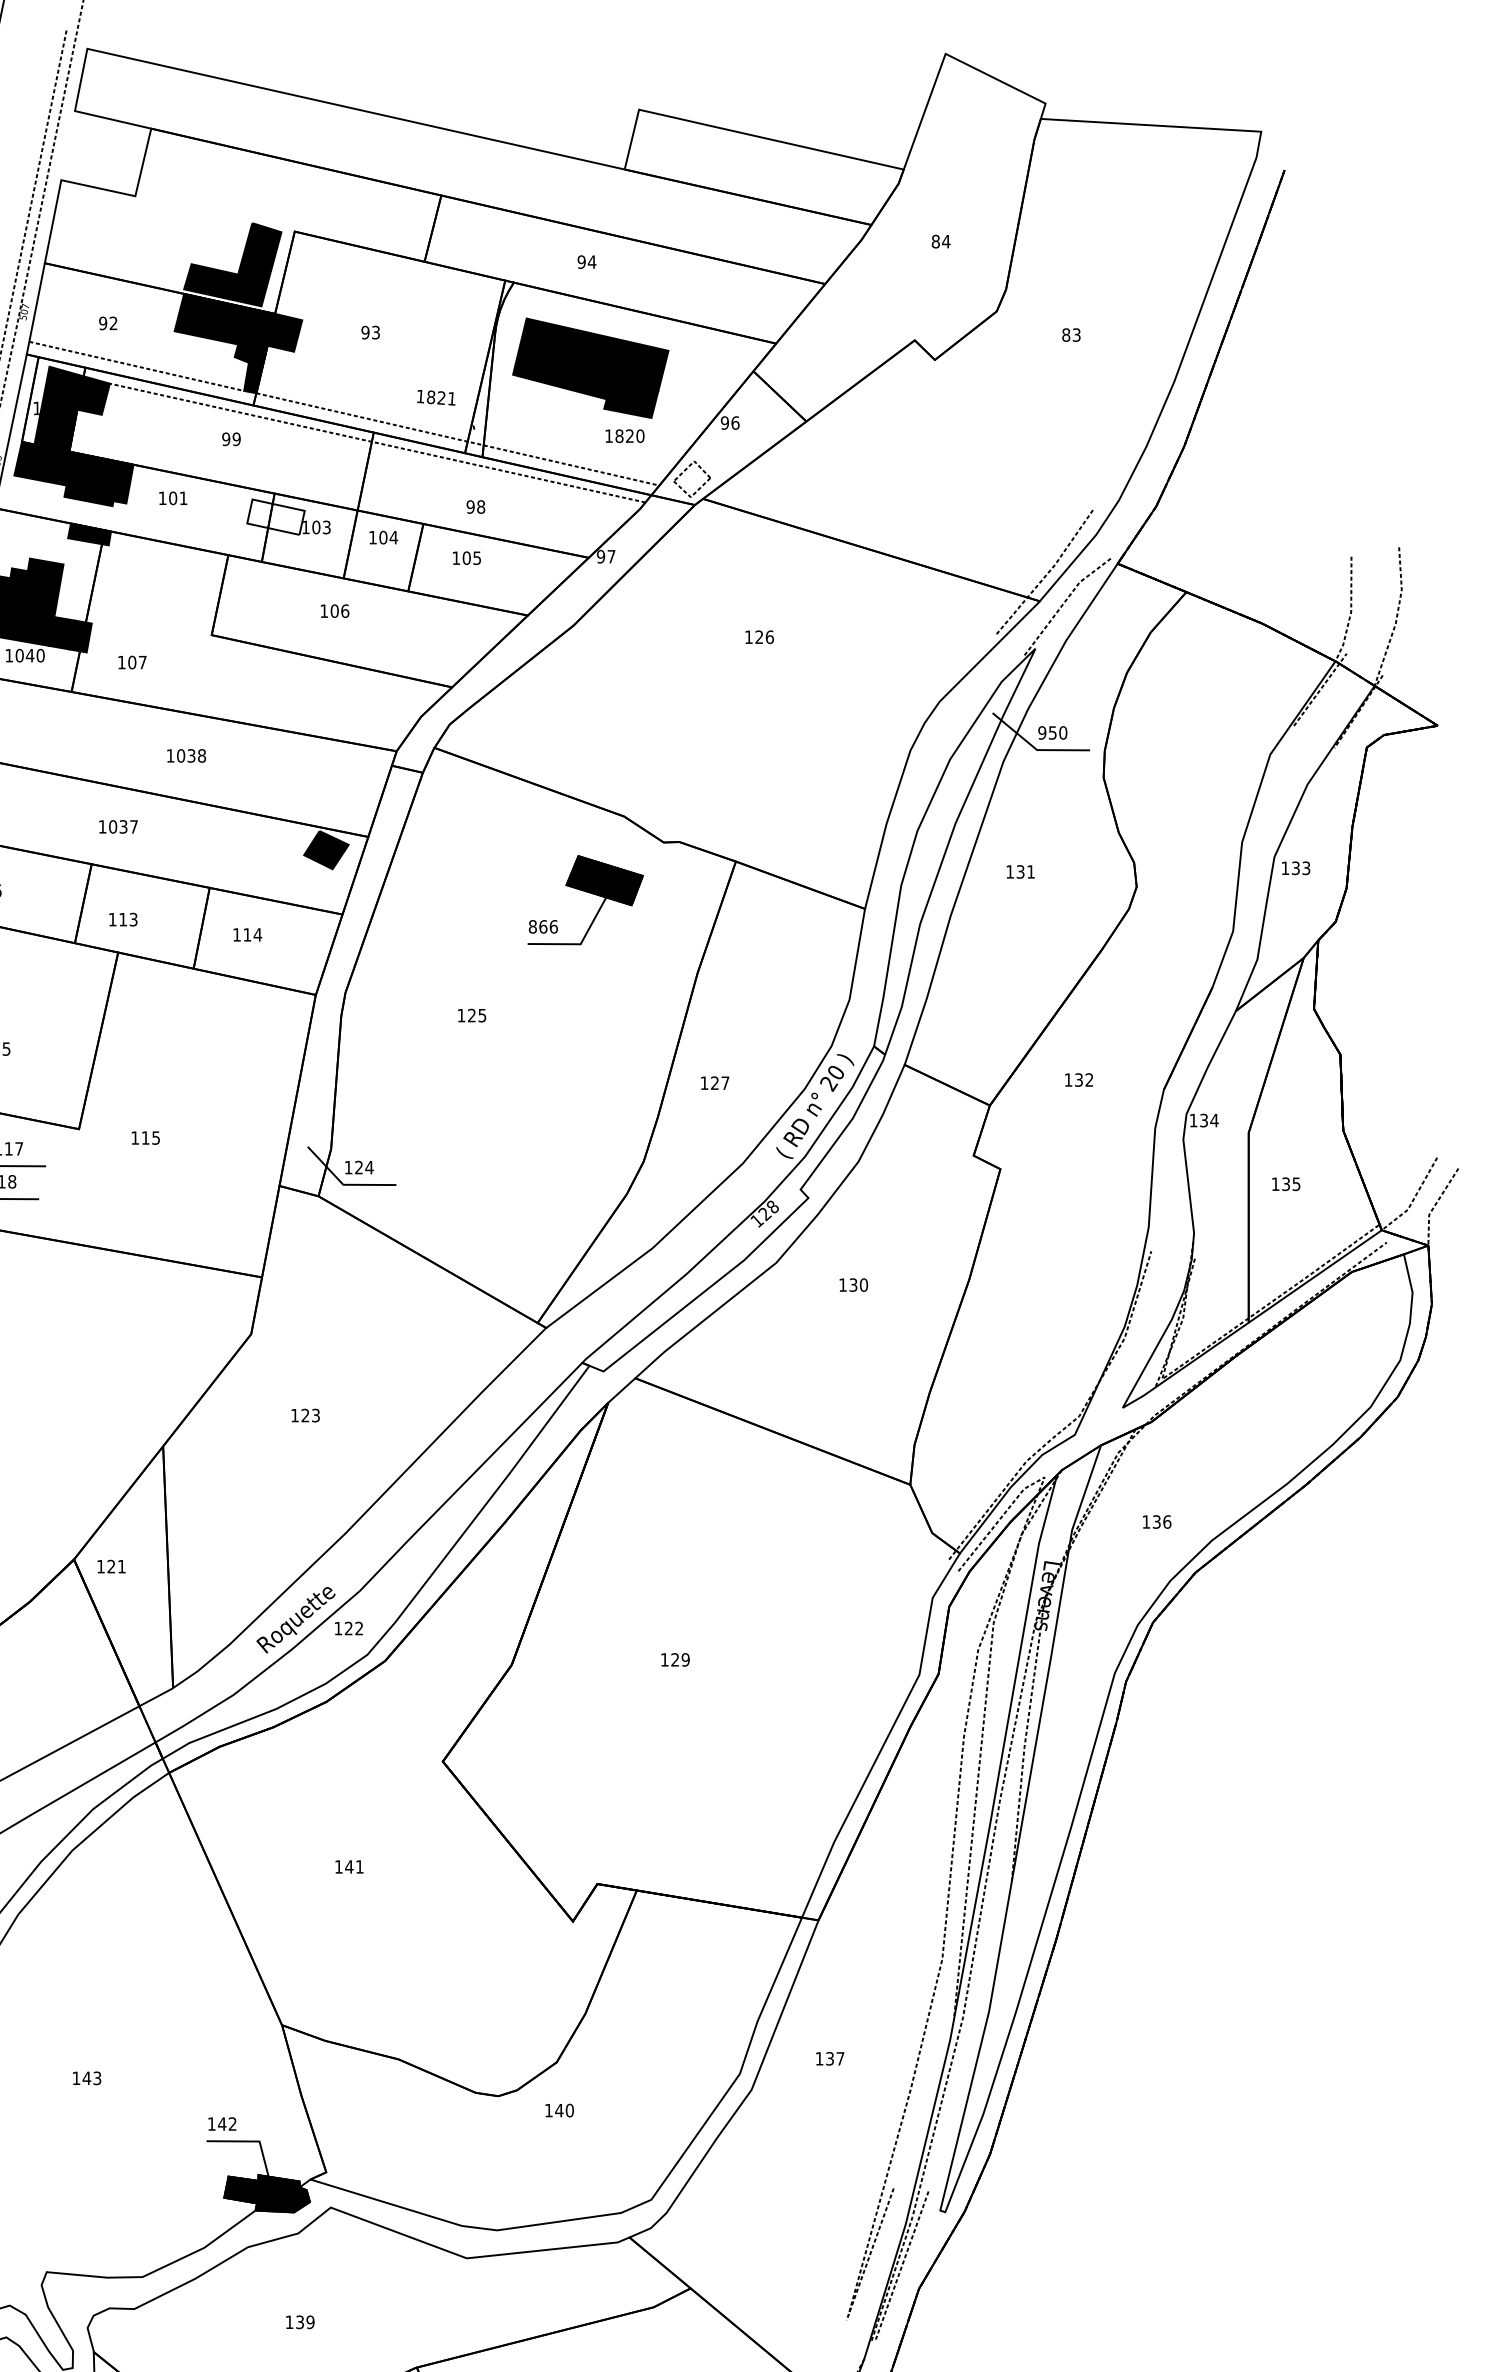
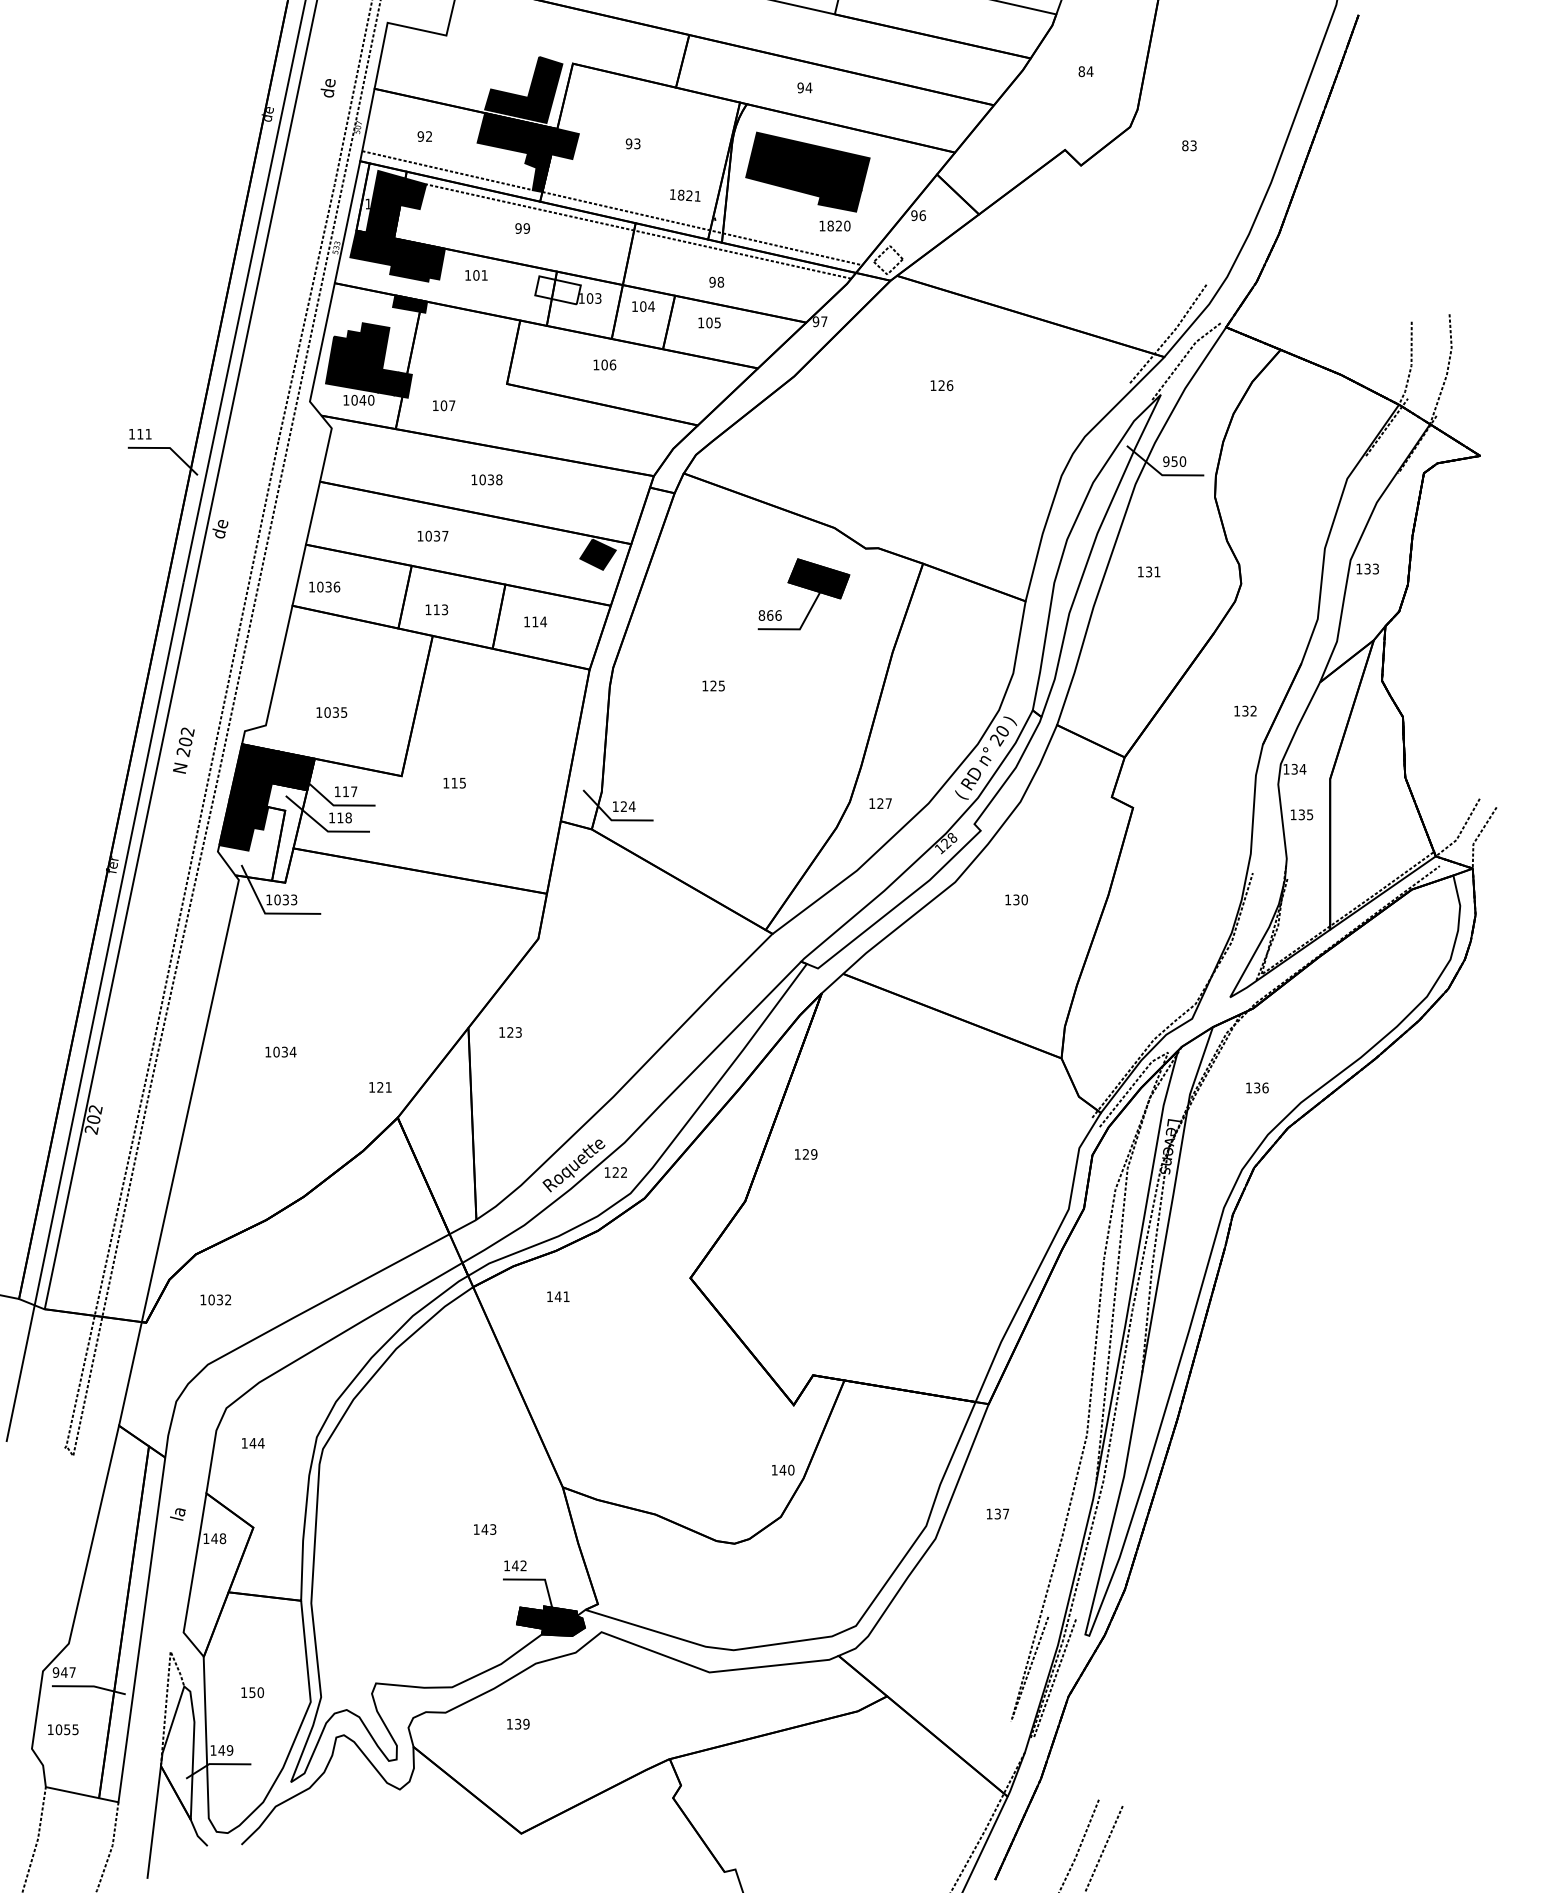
text: (1079, 1079) -> (1245, 710), moved
text: (714, 1083) -> (880, 803), moved
text: (1285, 1183) -> (1301, 814), moved
text: (305, 1415) -> (510, 1032), moved
text: (111, 1566) -> (380, 1087), moved
text: (675, 1659) -> (806, 1154), moved
text: (349, 1866) -> (558, 1296), moved
text: (87, 2078) -> (485, 1529), moved
text: (560, 2109) -> (783, 1469), moved
text: (300, 2321) -> (518, 1723), moved

